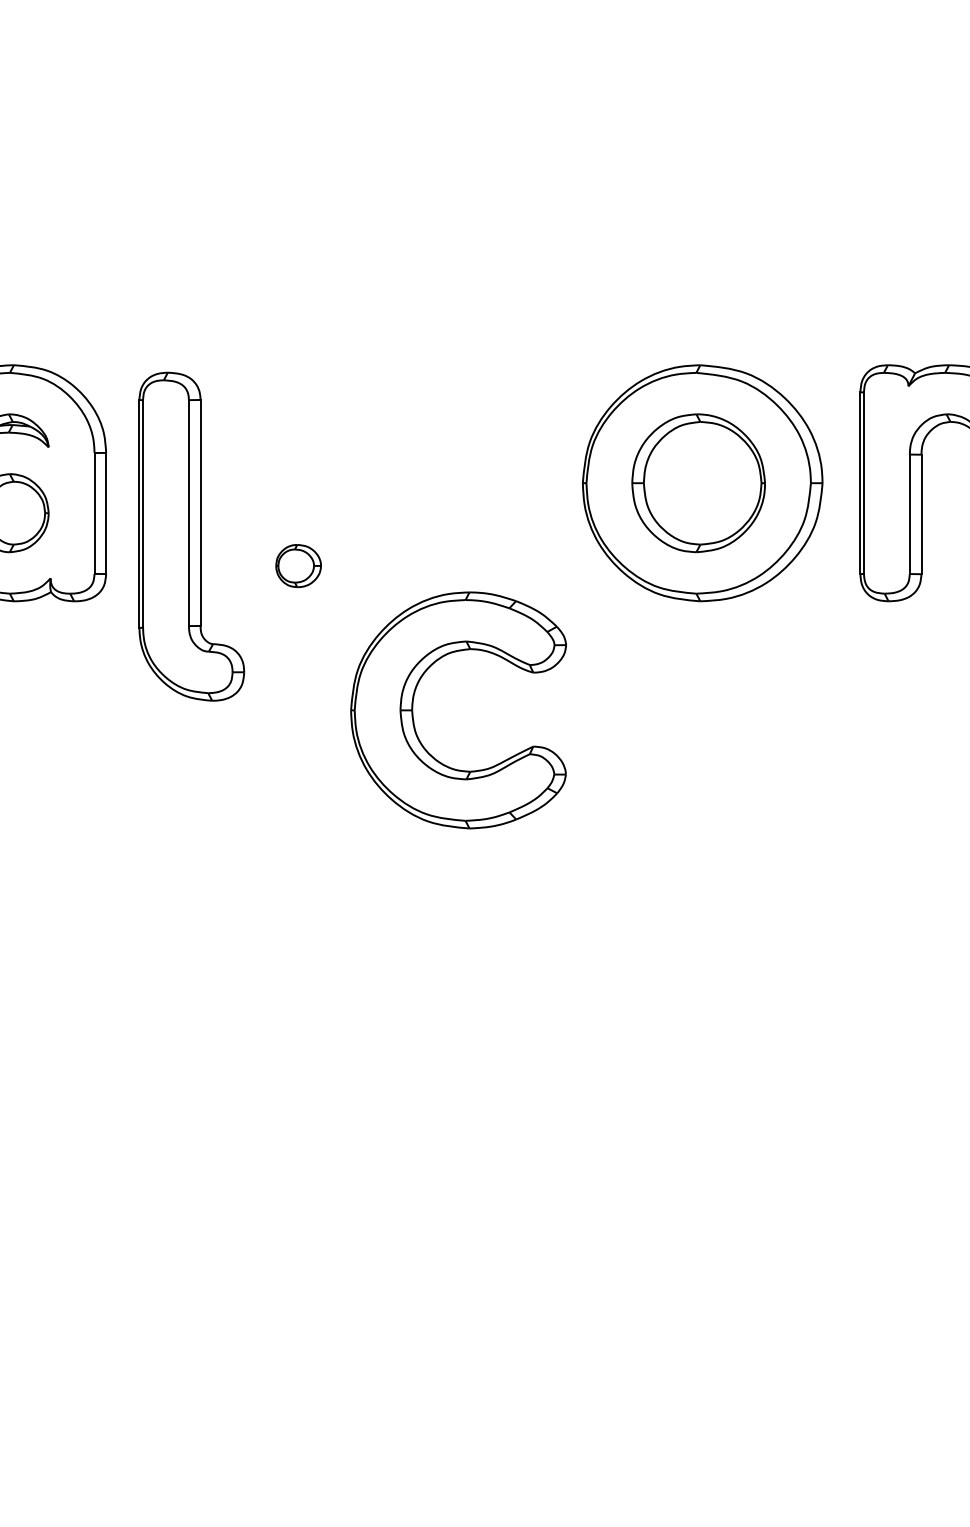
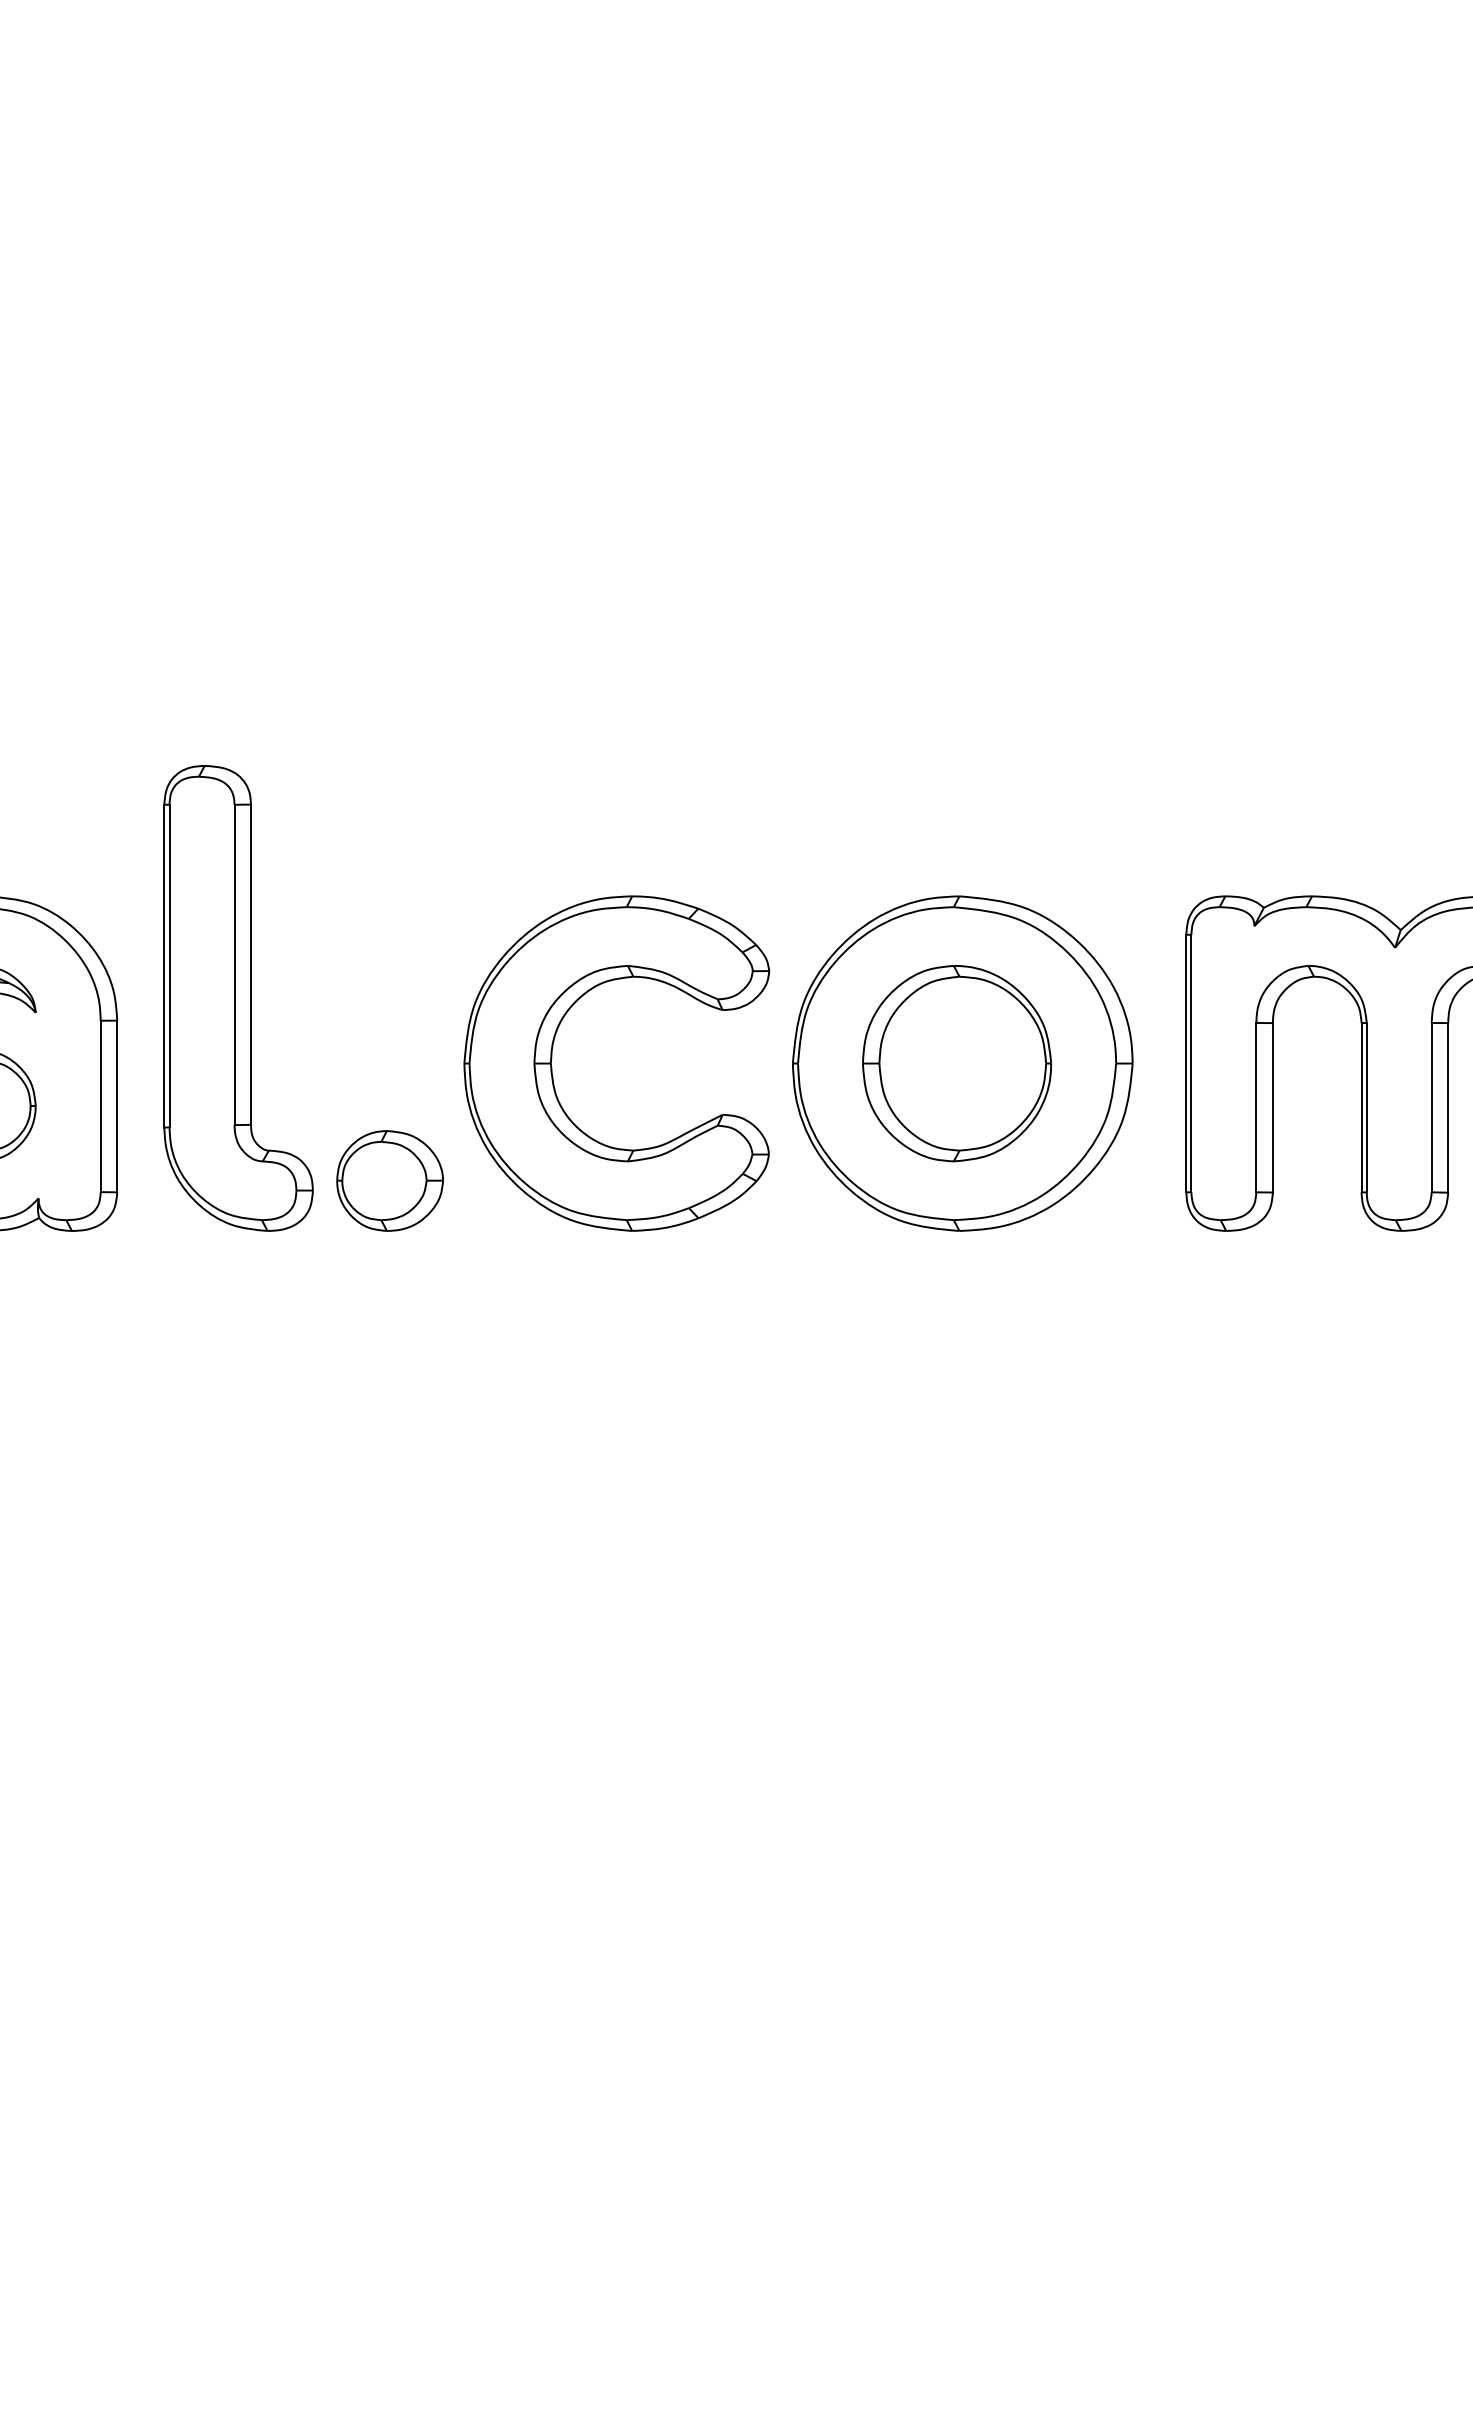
part: (191, 536) -> (238, 998), moved
part: (298, 565) -> (389, 1180), size x1.67
part: (413, 712) -> (552, 1066), moved

